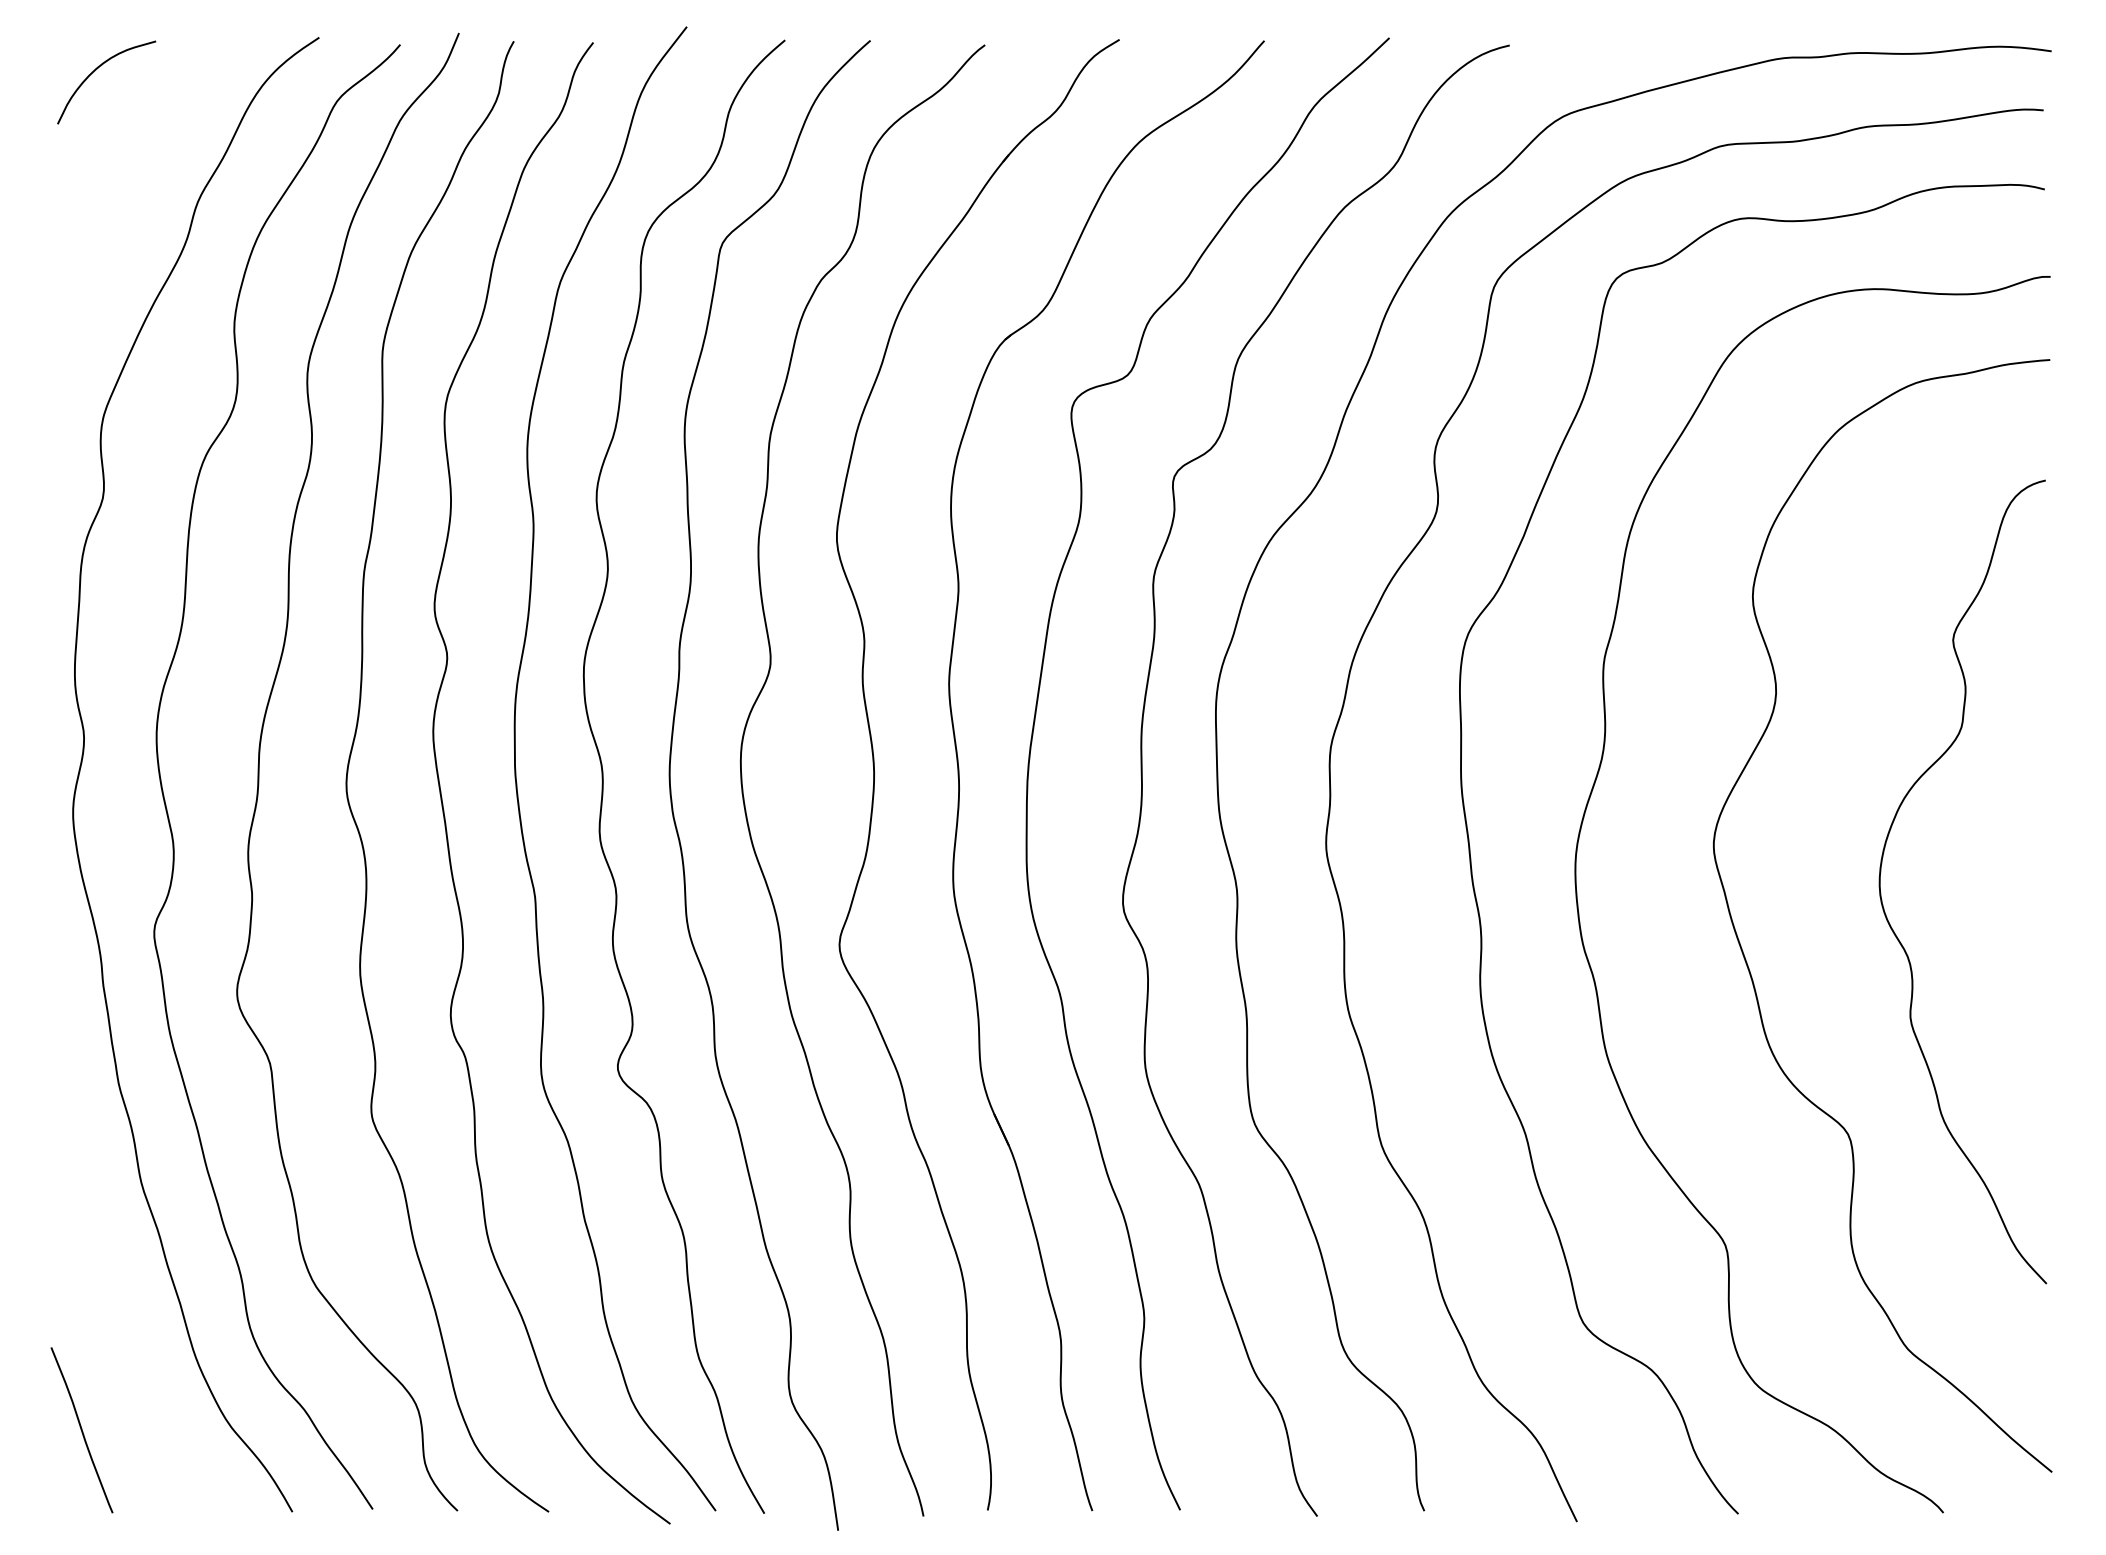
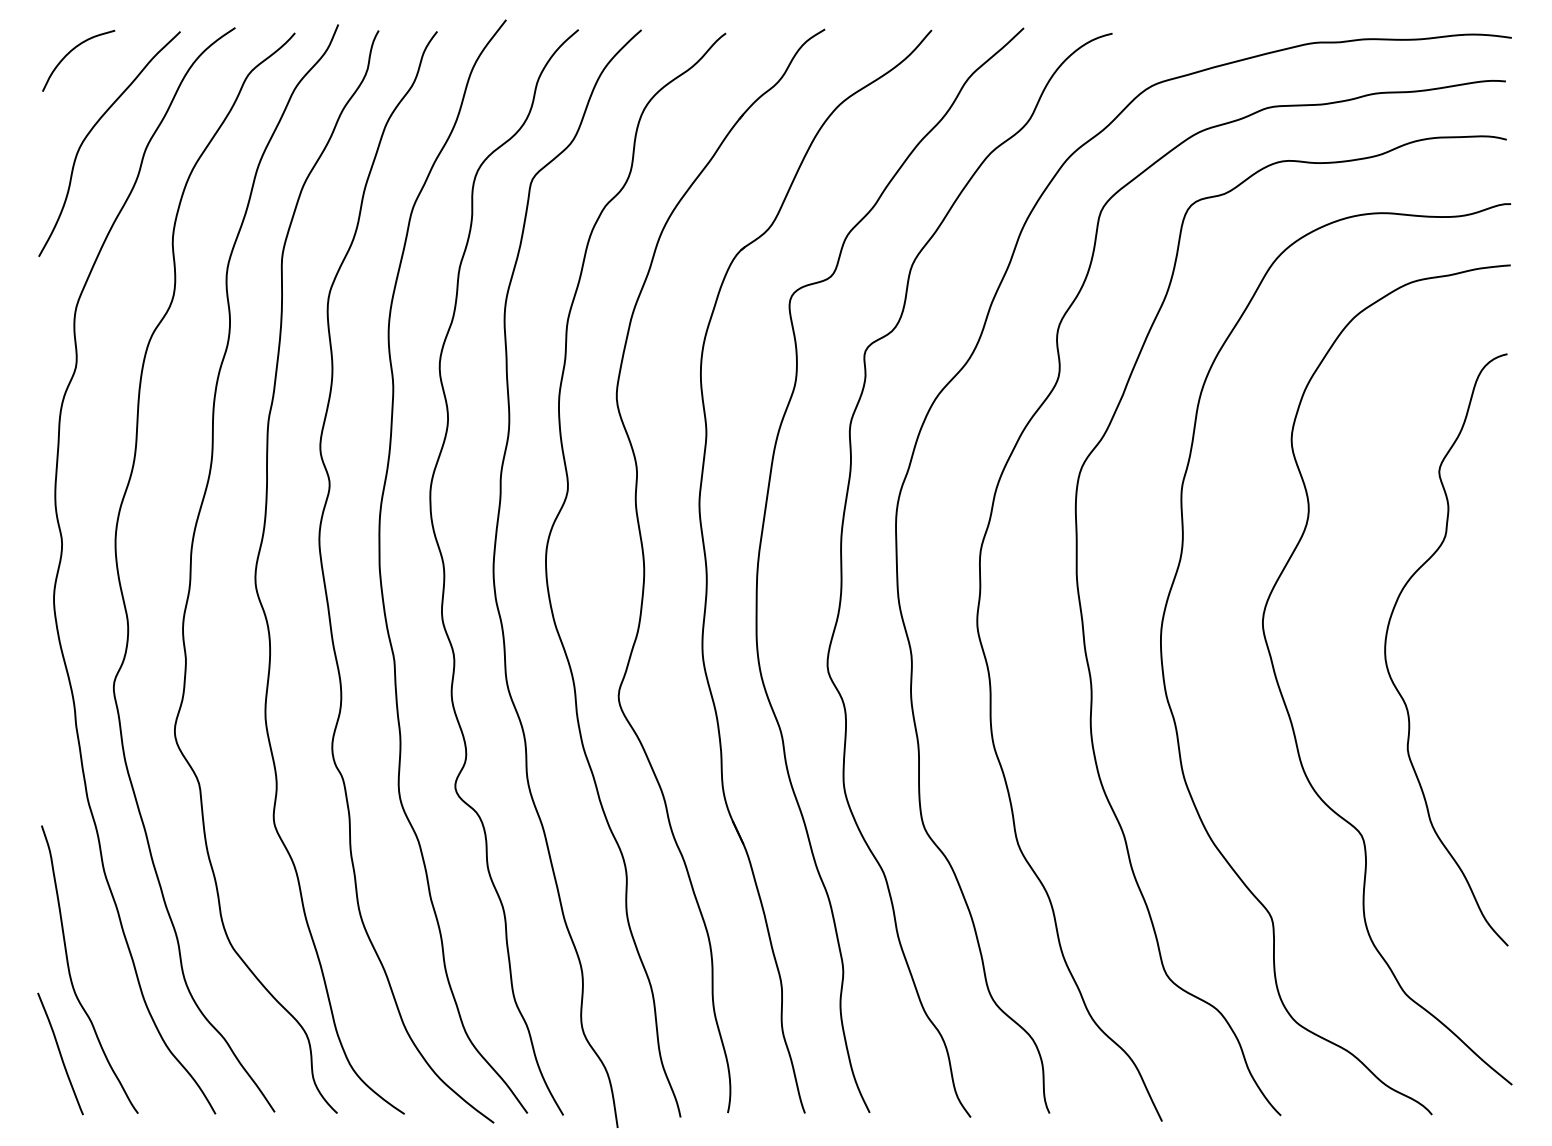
curve: (125, 176) -> (92, 130), added
curve: (95, 1318) -> (70, 971), added

